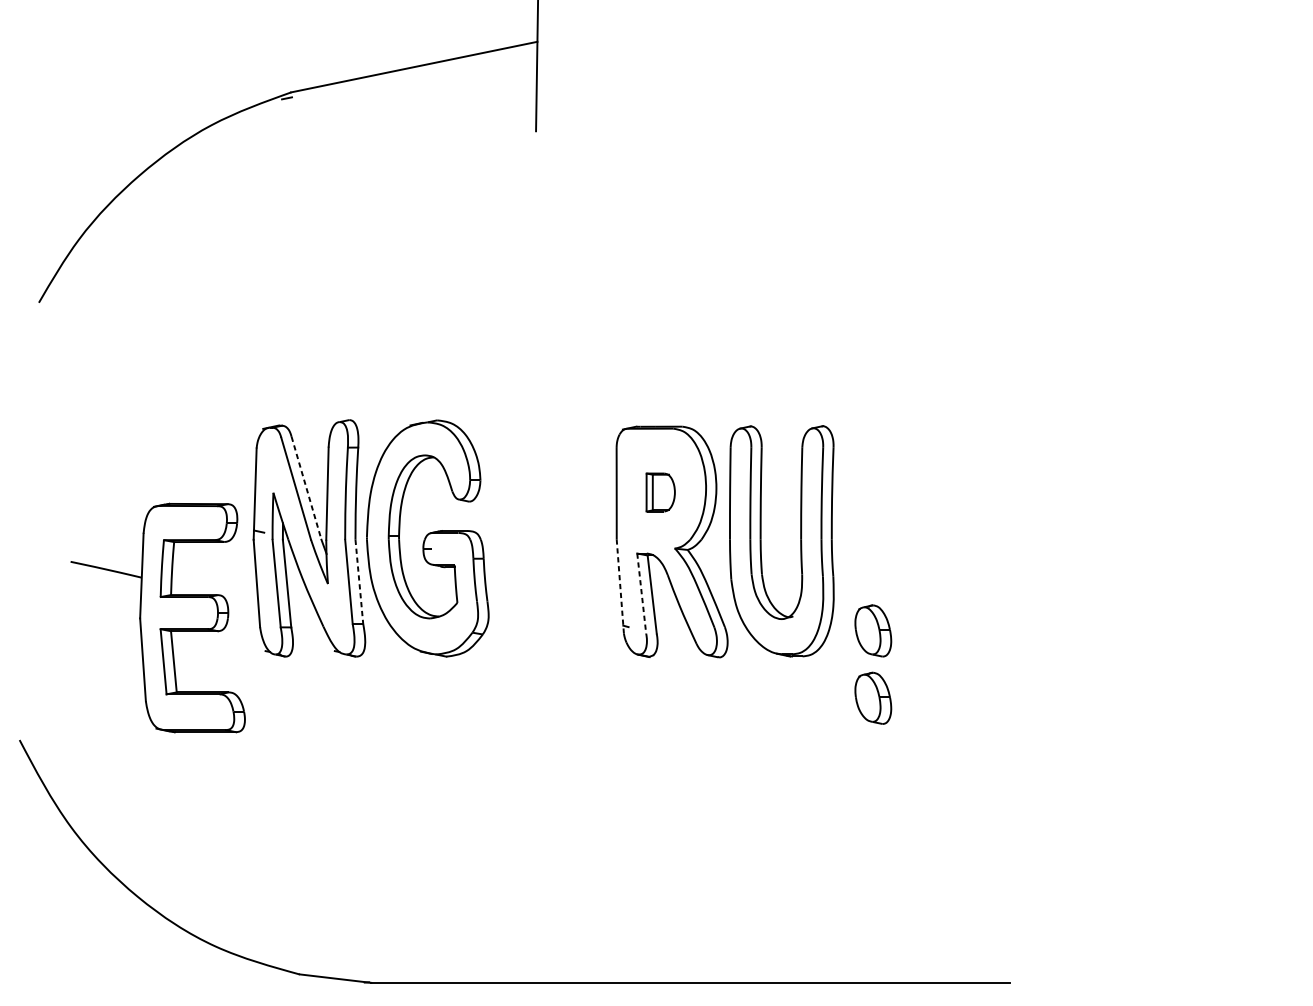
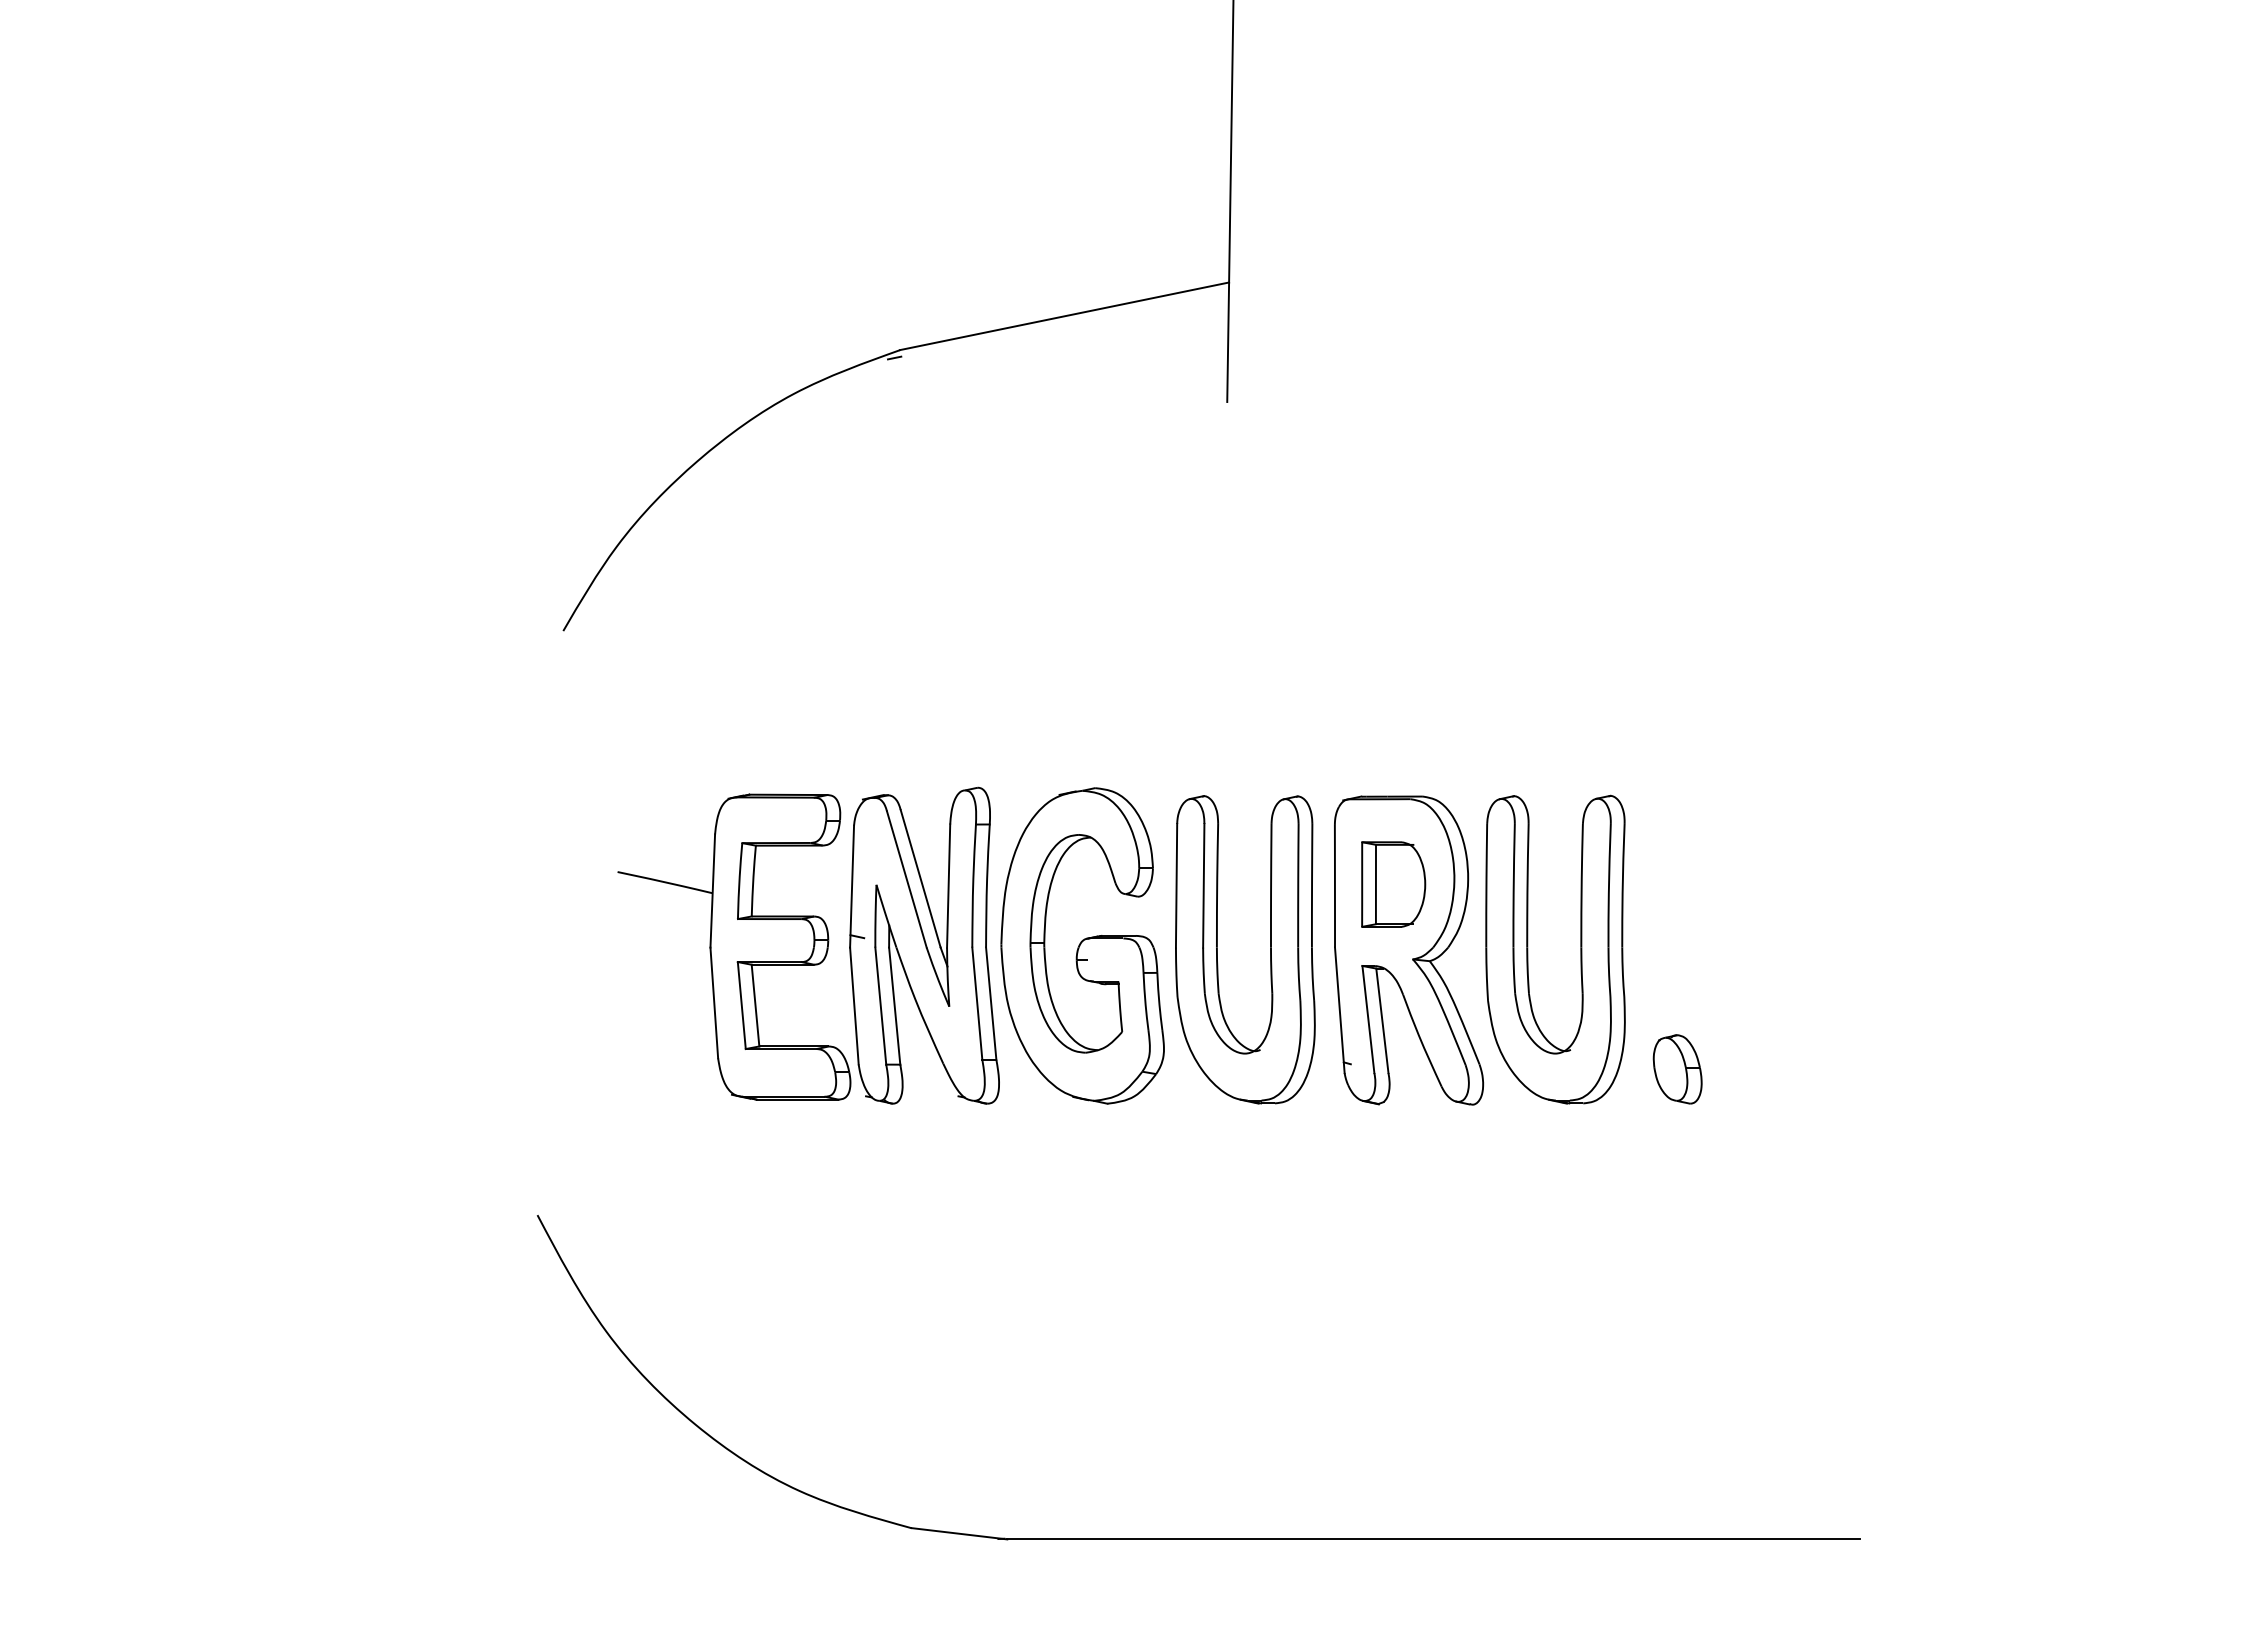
line: (306, 488) -> (920, 878), dashed -> solid
part: (660, 492) -> (1393, 884), size x1.67
part: (568, 541) -> (1270, 949), added
line: (359, 582) -> (991, 1004), dashed -> solid
line: (620, 586) -> (1339, 1010), dashed -> solid
line: (641, 593) -> (1368, 1019), dashed -> solid
part: (158, 617) -> (734, 946), moved
part: (873, 698) -> (1677, 1159), removed

